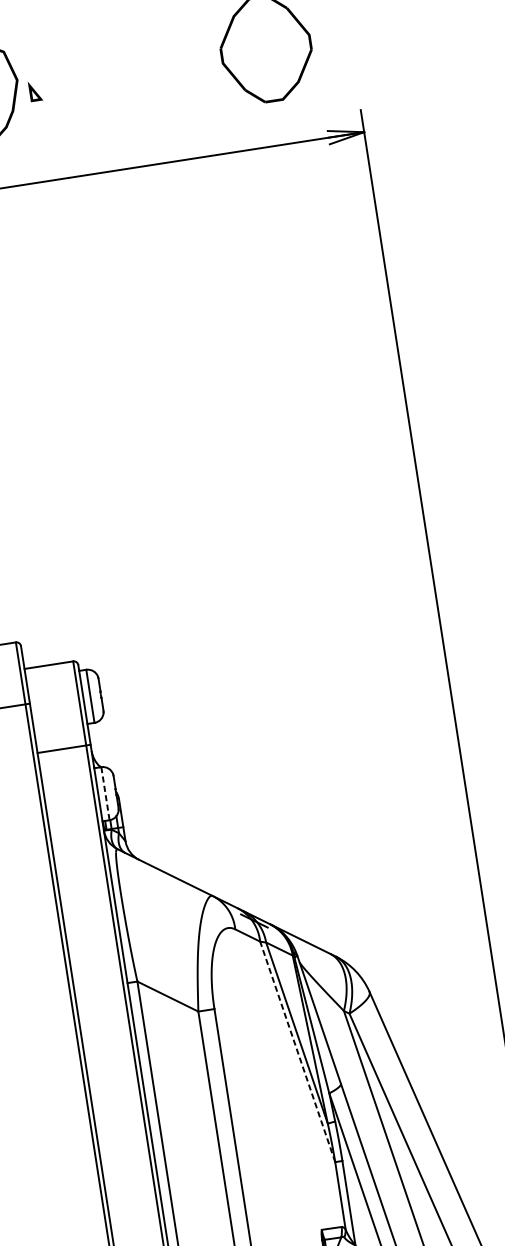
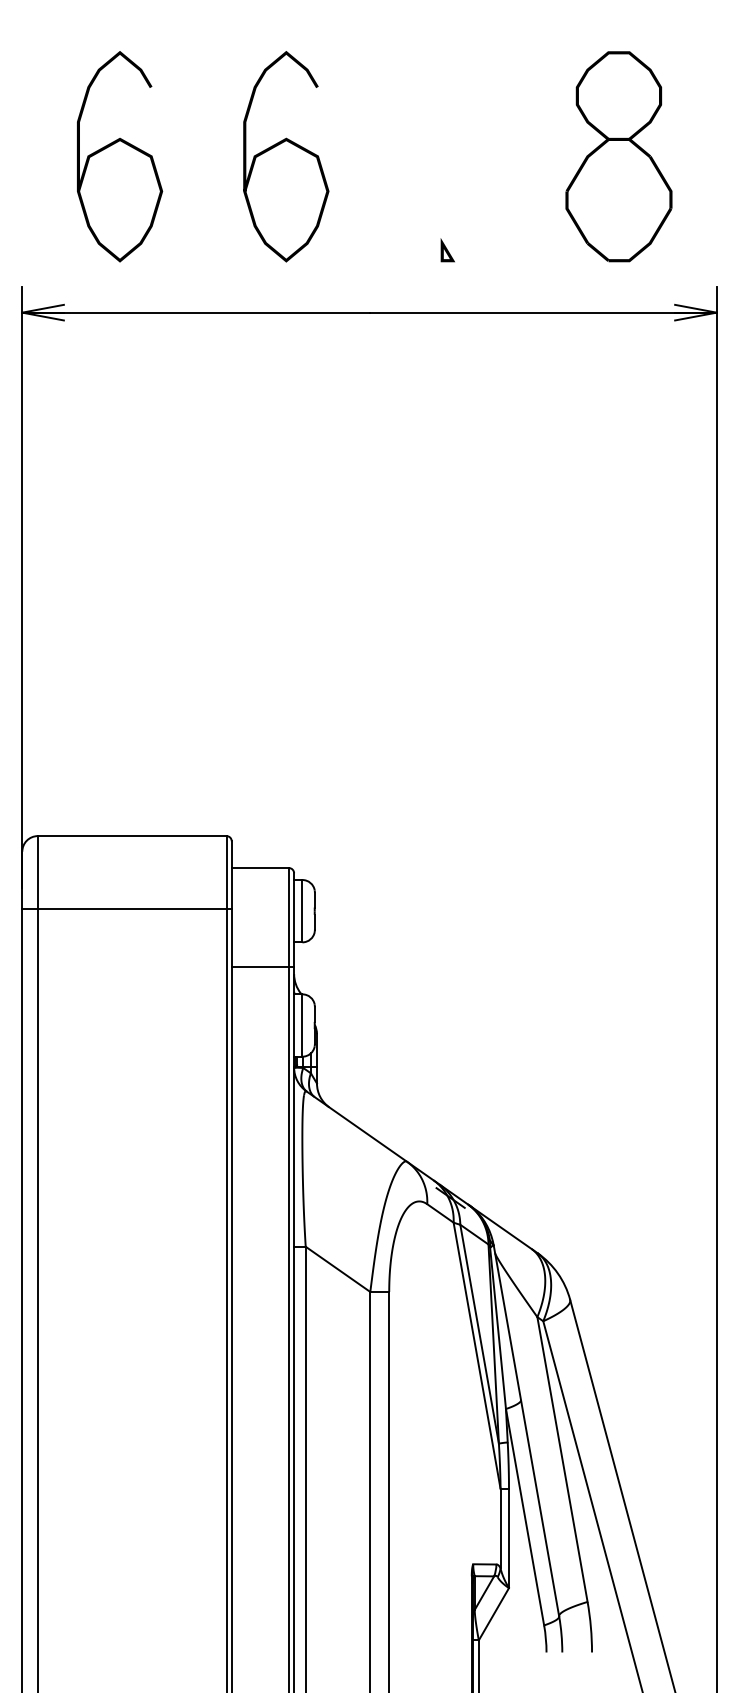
part: (35, 91) -> (447, 250), moved
line: (105, 794) -> (302, 1026), dashed -> solid
line: (298, 1051) -> (477, 1355), dashed -> solid

